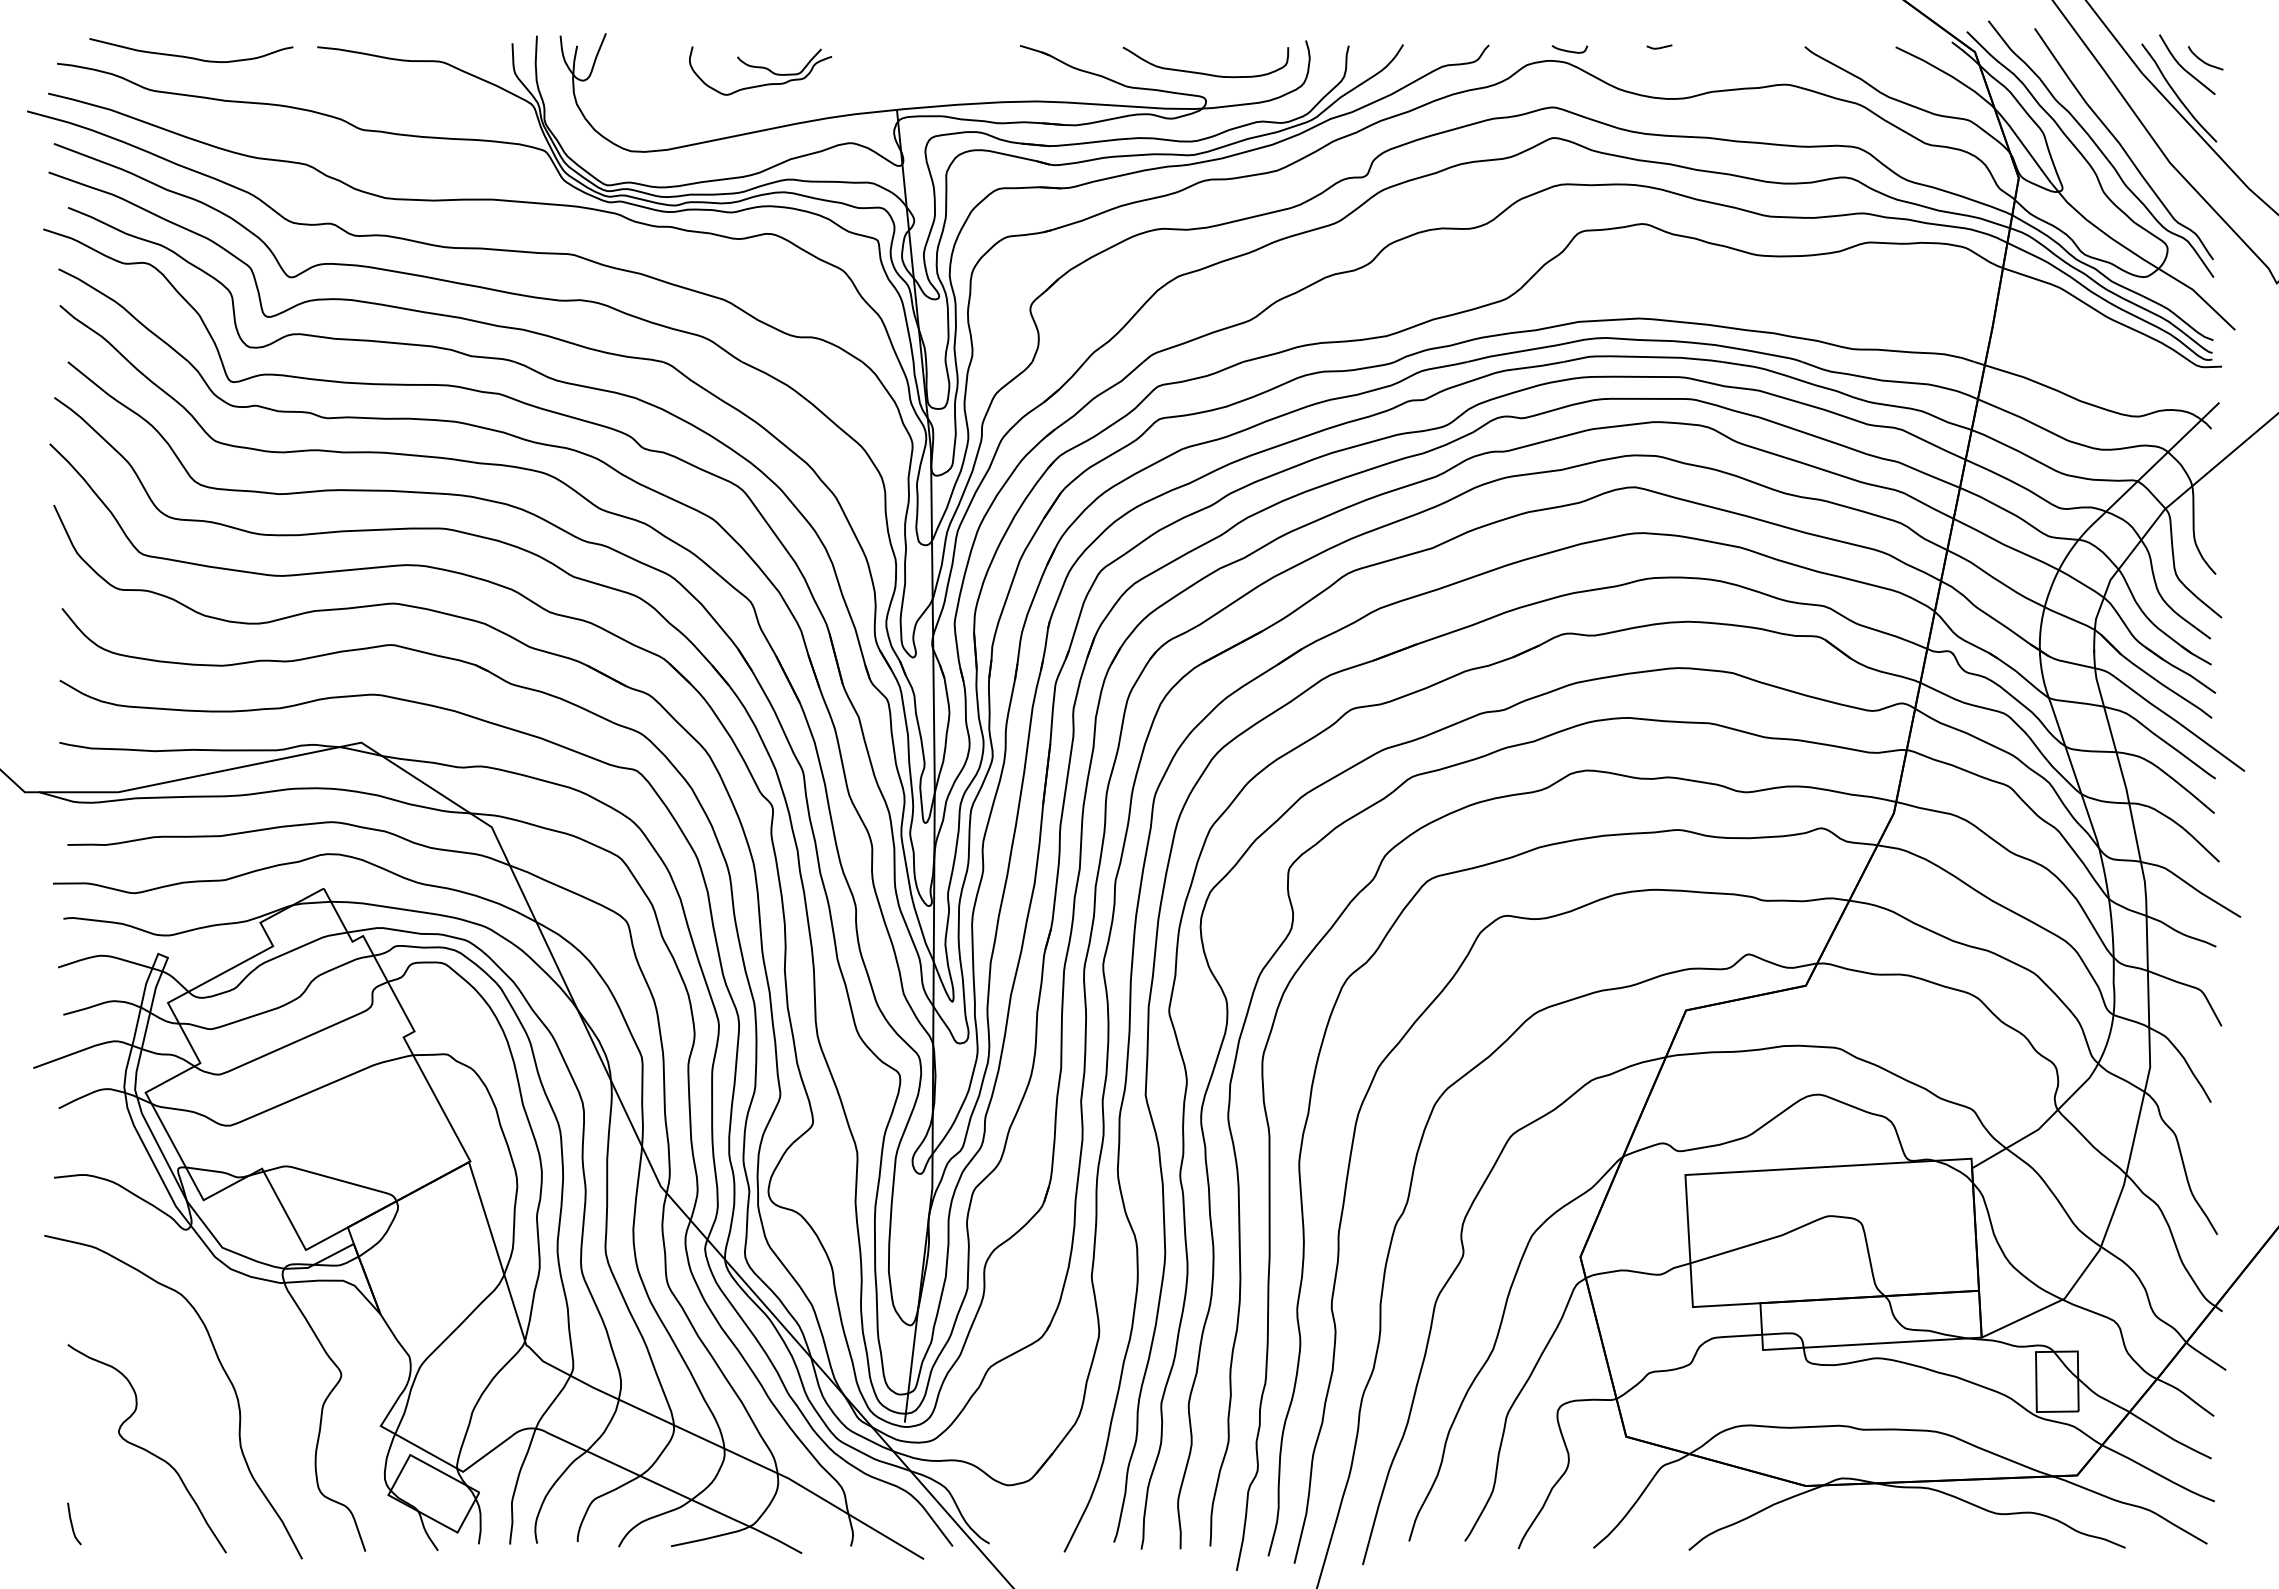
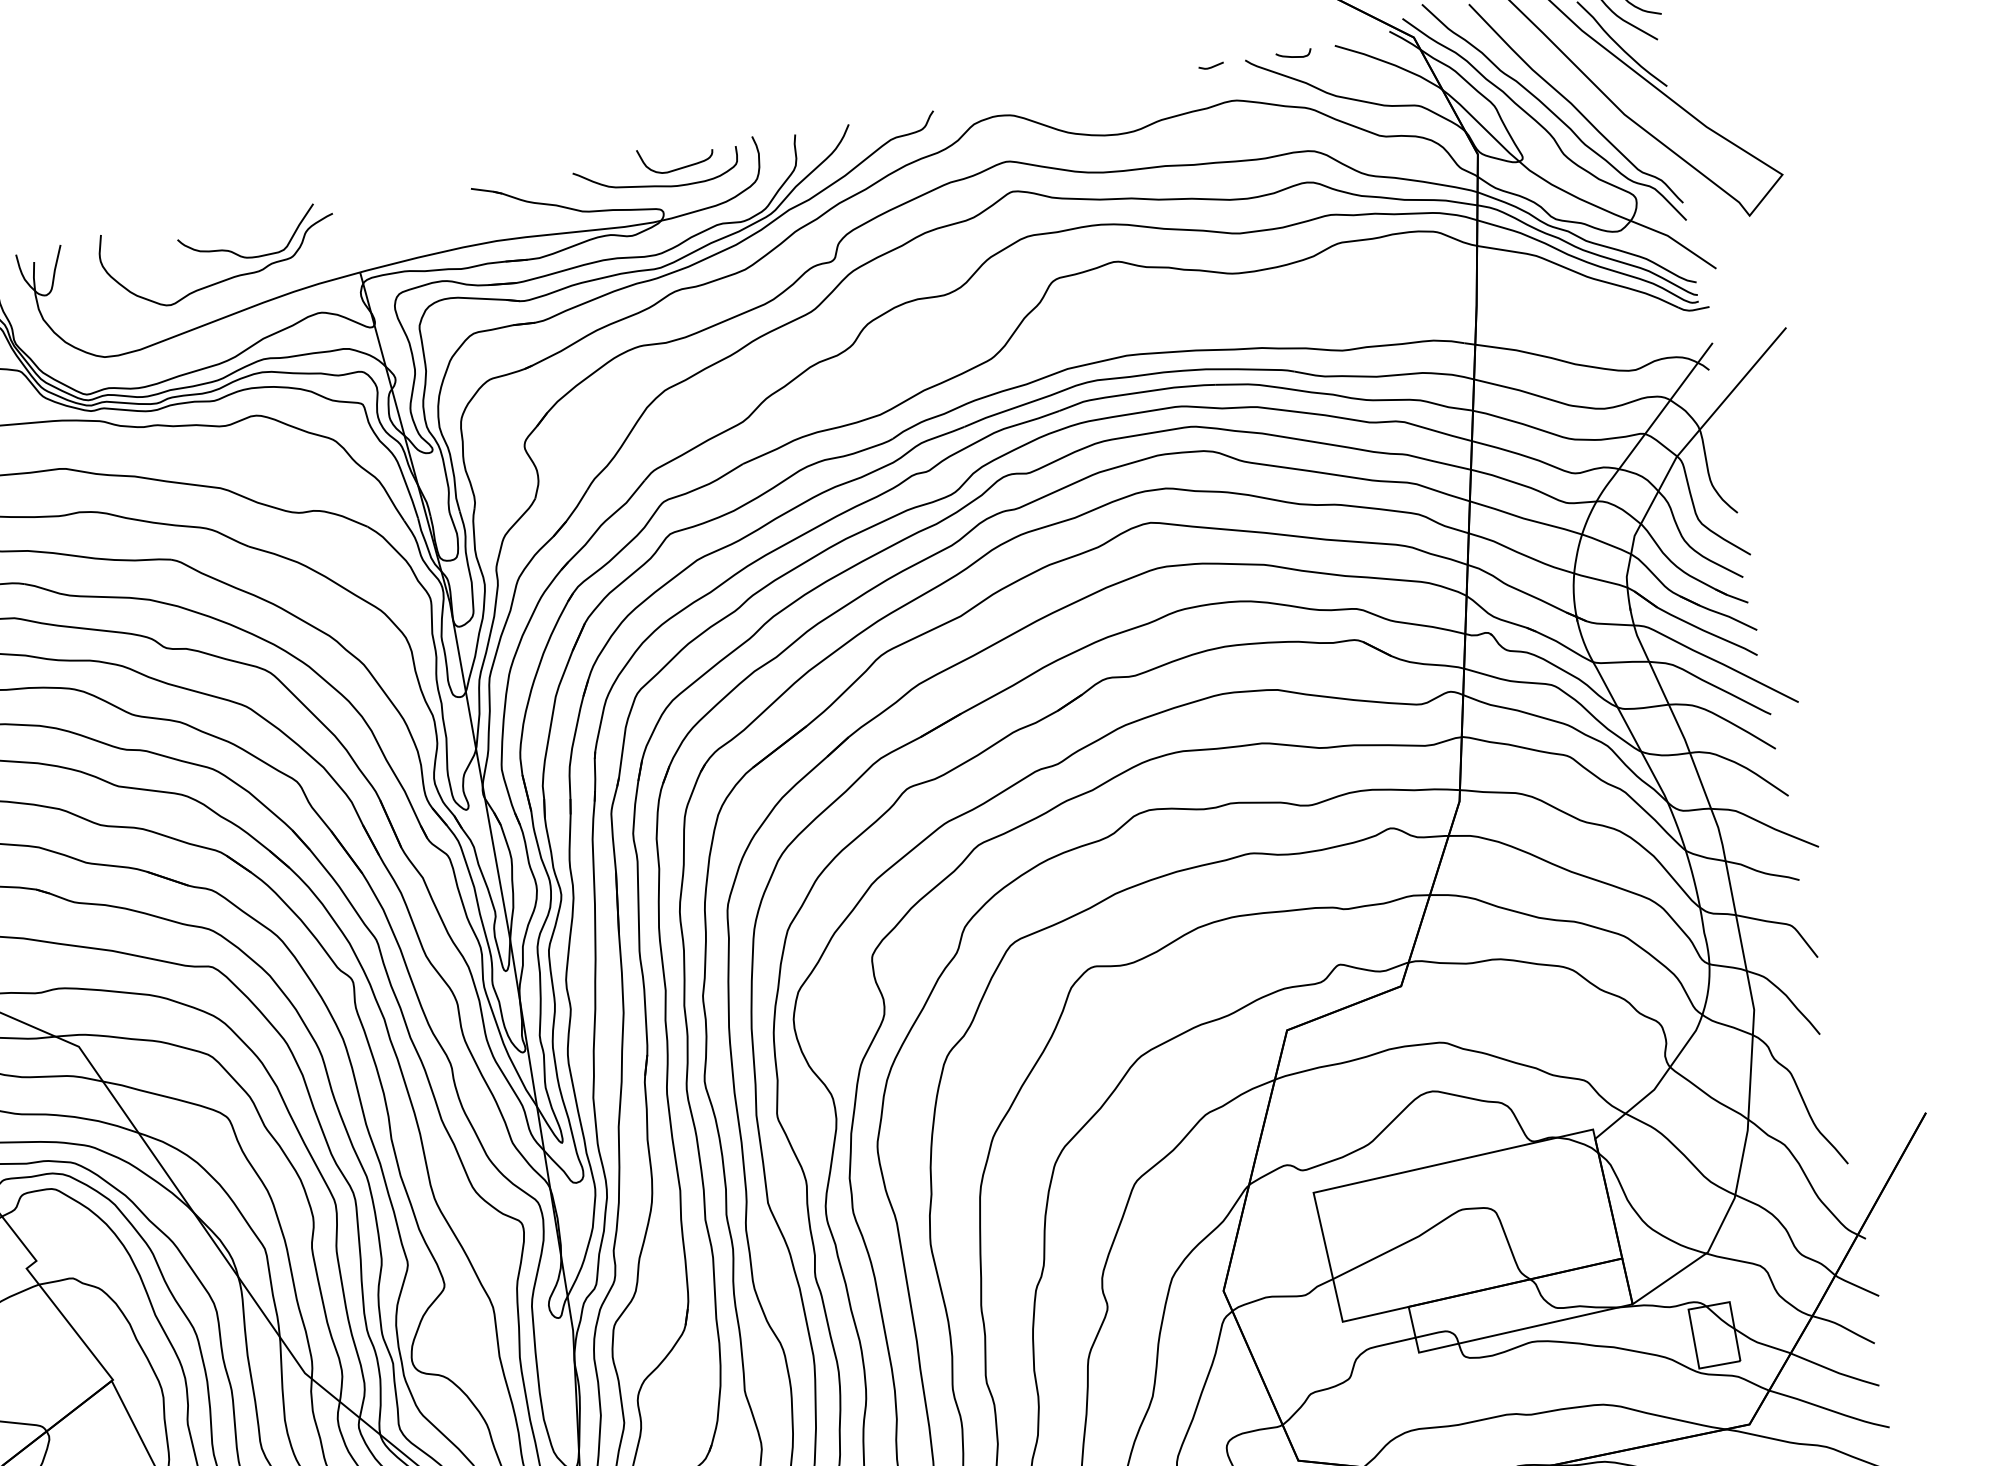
line: (1659, 47) -> (1211, 66), moved
curve: (1569, 50) -> (1293, 55), moved
curve: (1227, 59) -> (677, 168), added
part: (760, 70) -> (219, 256), size x1.67

